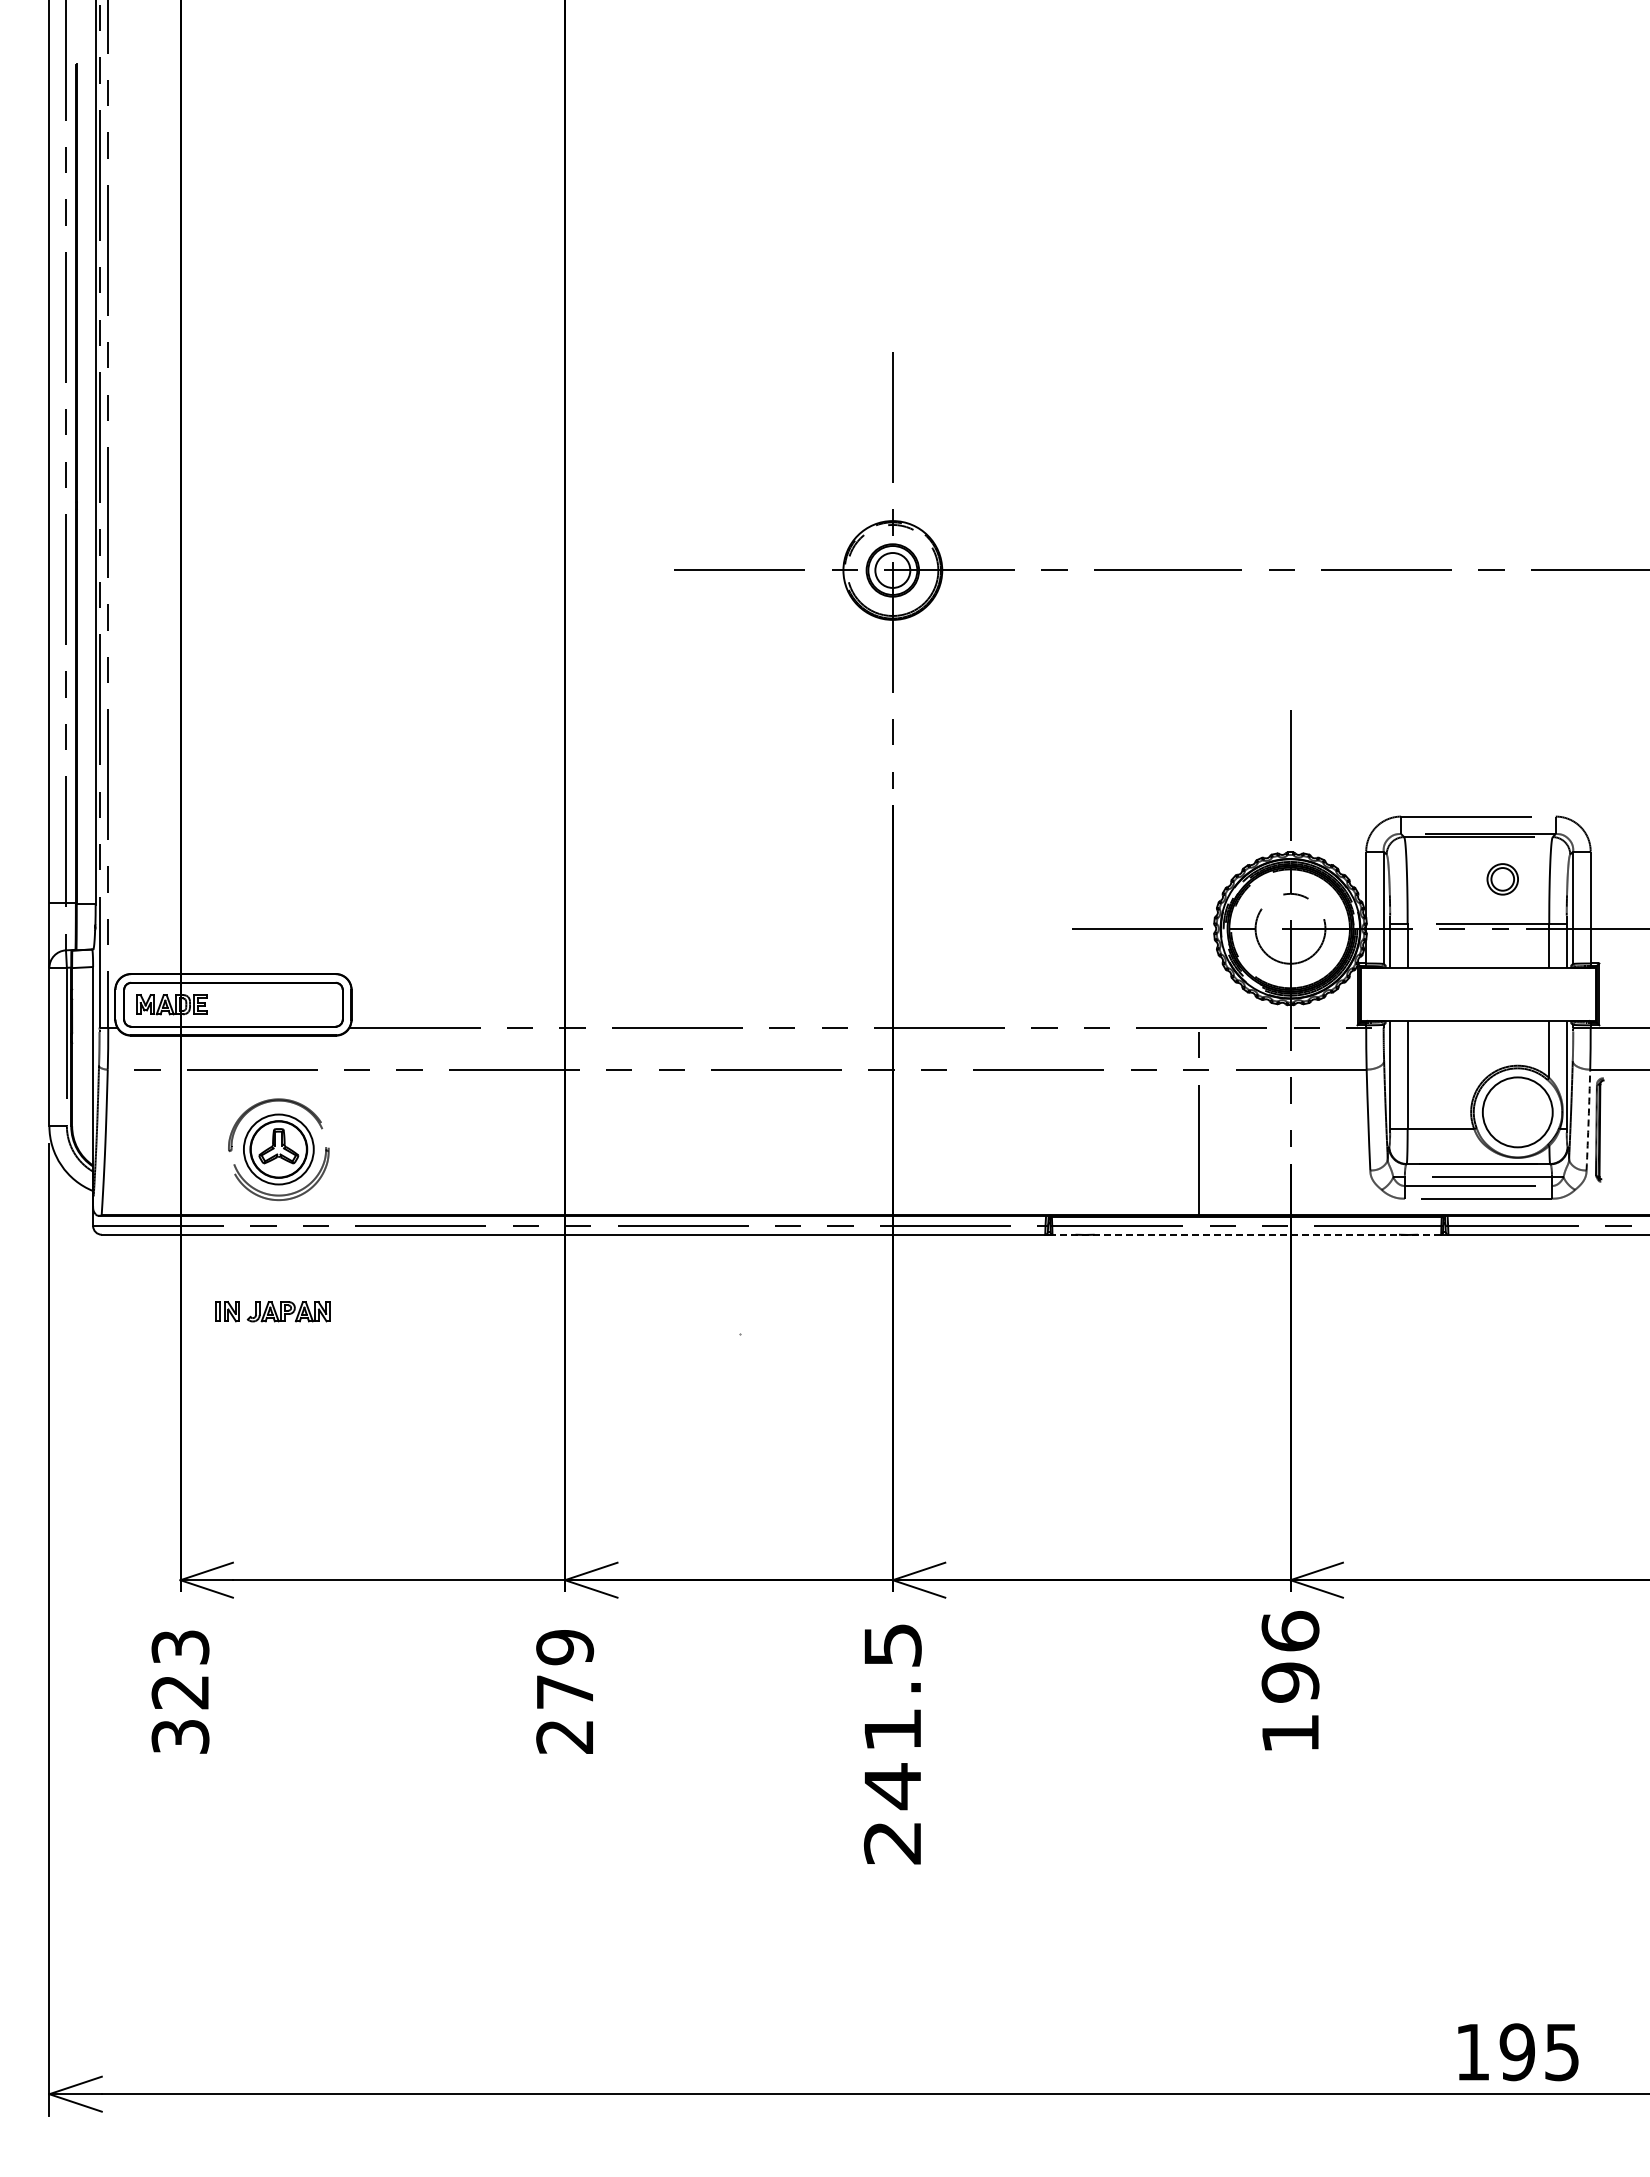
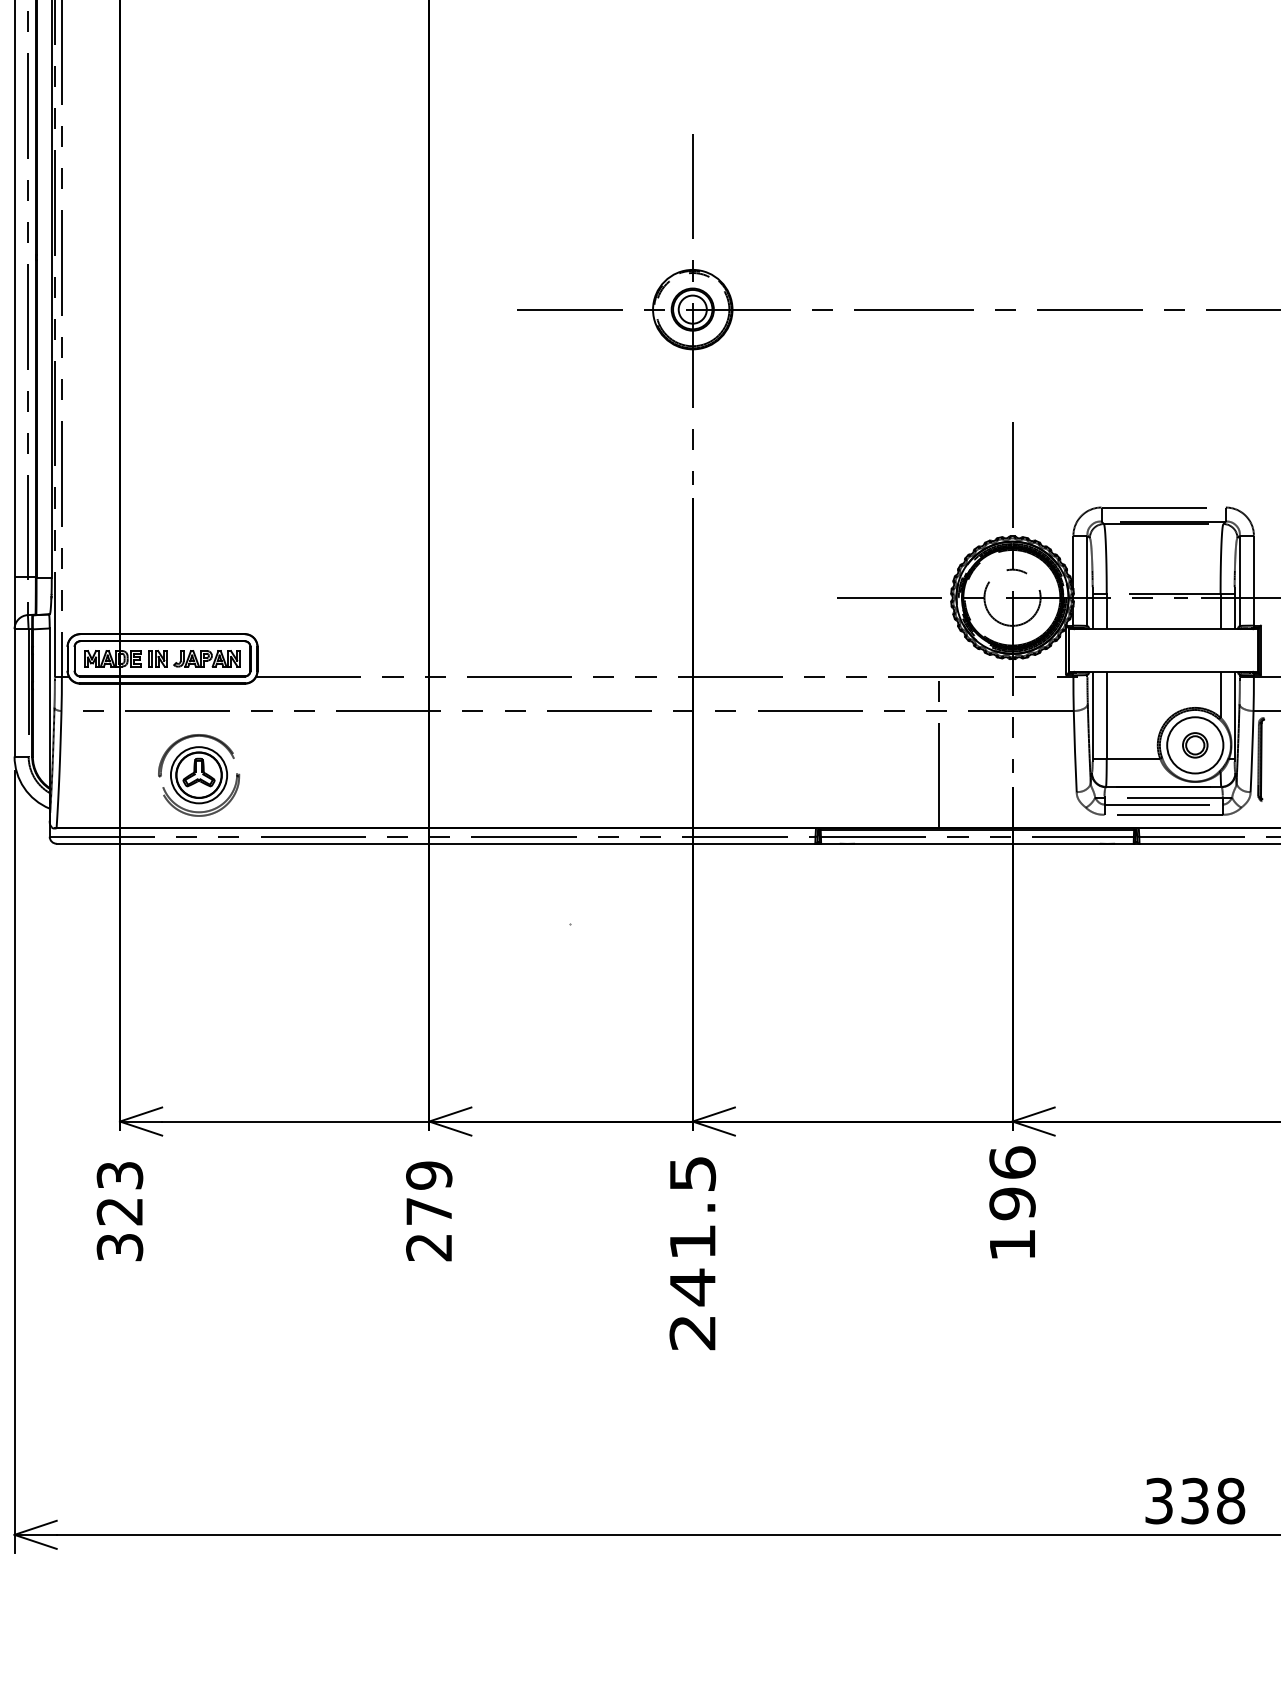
part: (1502, 879) -> (1195, 745), moved
arc: (1588, 1120) -> (1252, 751), dashed -> solid
line: (1246, 1234) -> (977, 843), dashed -> solid
part: (272, 1311) -> (193, 658), moved
text: (1517, 2052) -> (1195, 1501), 195 -> 338

